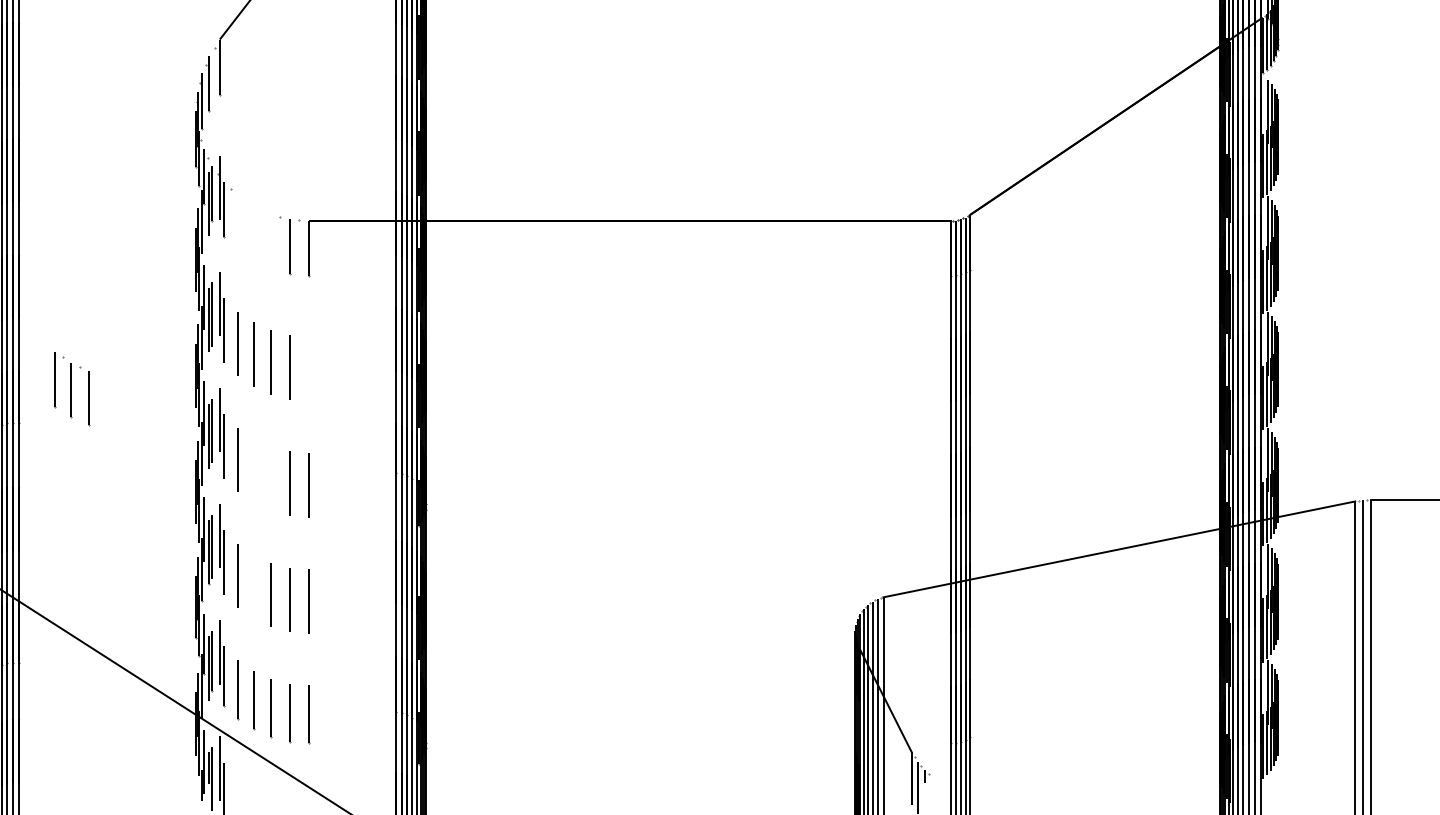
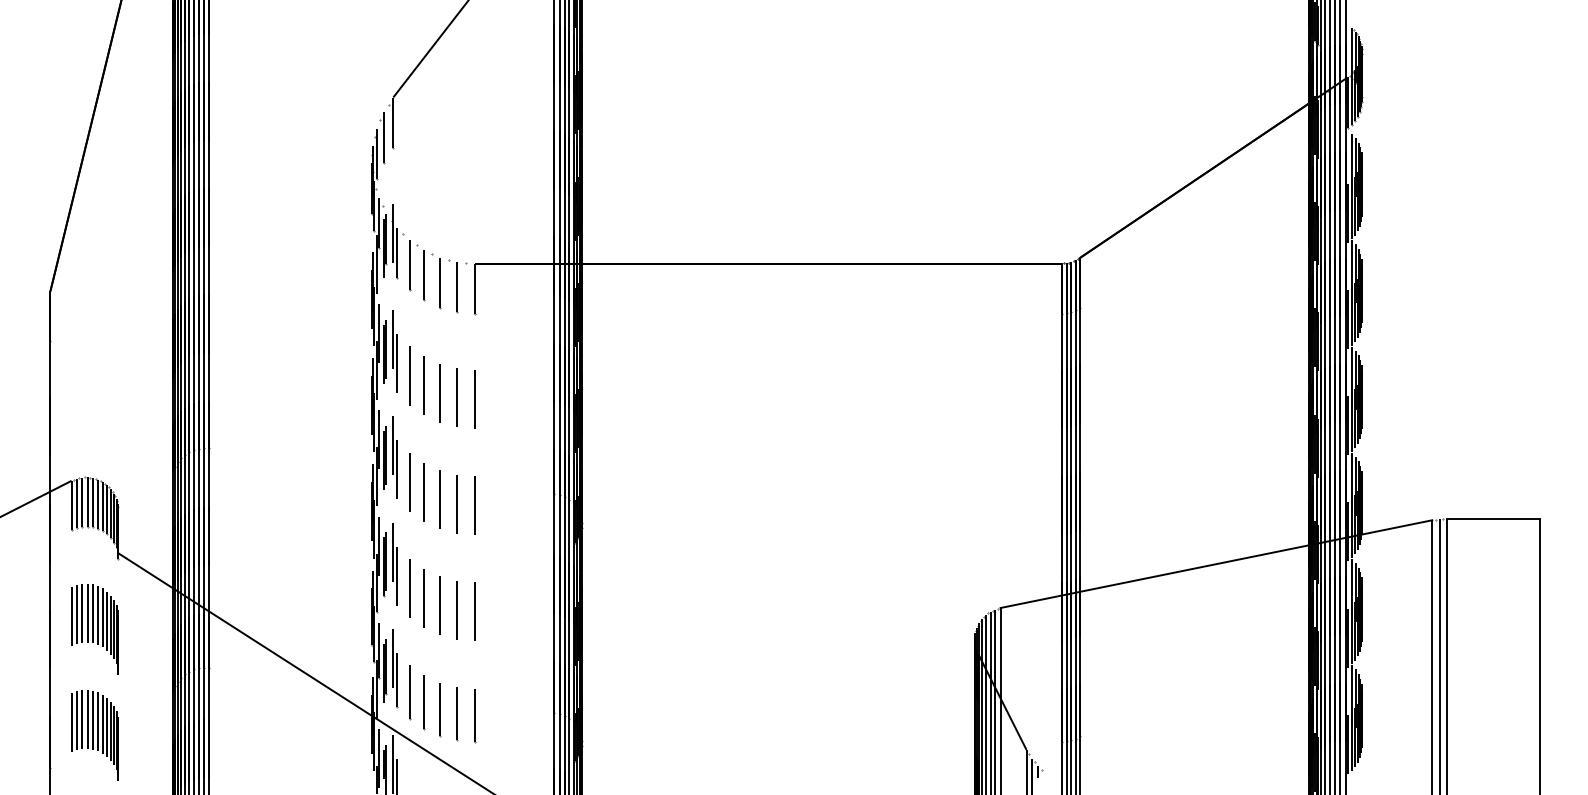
line: (308, 369) -> (474, 399), added
part: (72, 389) -> (425, 274), moved
line: (253, 470) -> (424, 491), added
line: (271, 478) -> (440, 499), added
line: (252, 586) -> (423, 598), added

